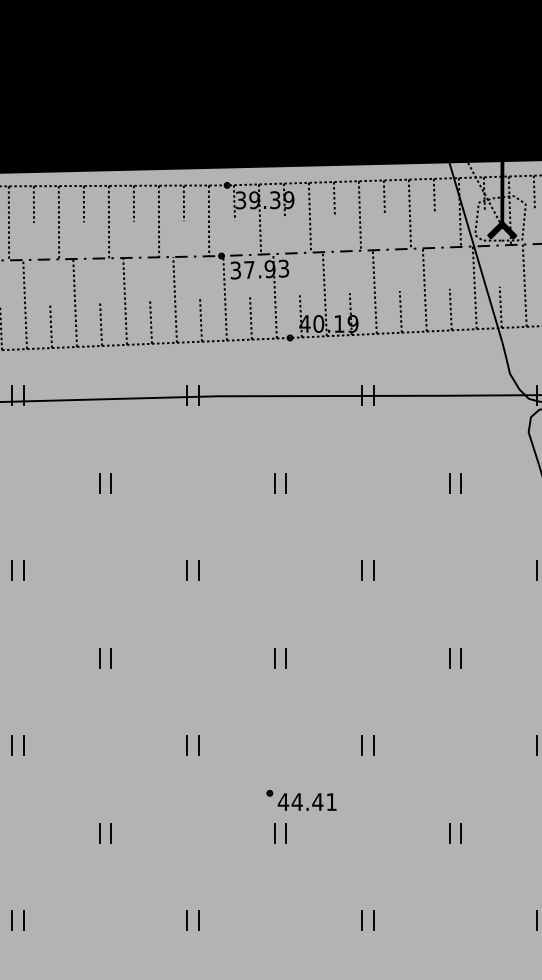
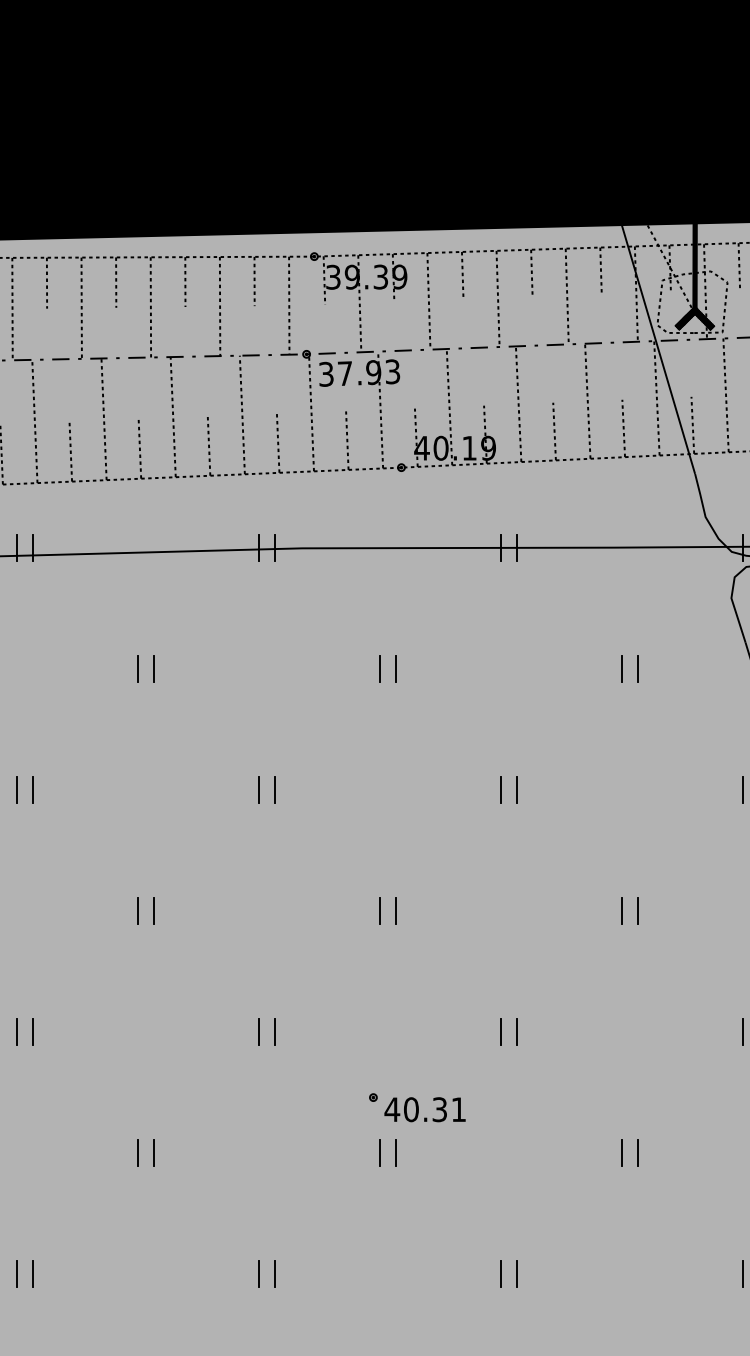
text: (307, 802) -> (425, 1110), 44.41 -> 40.31

